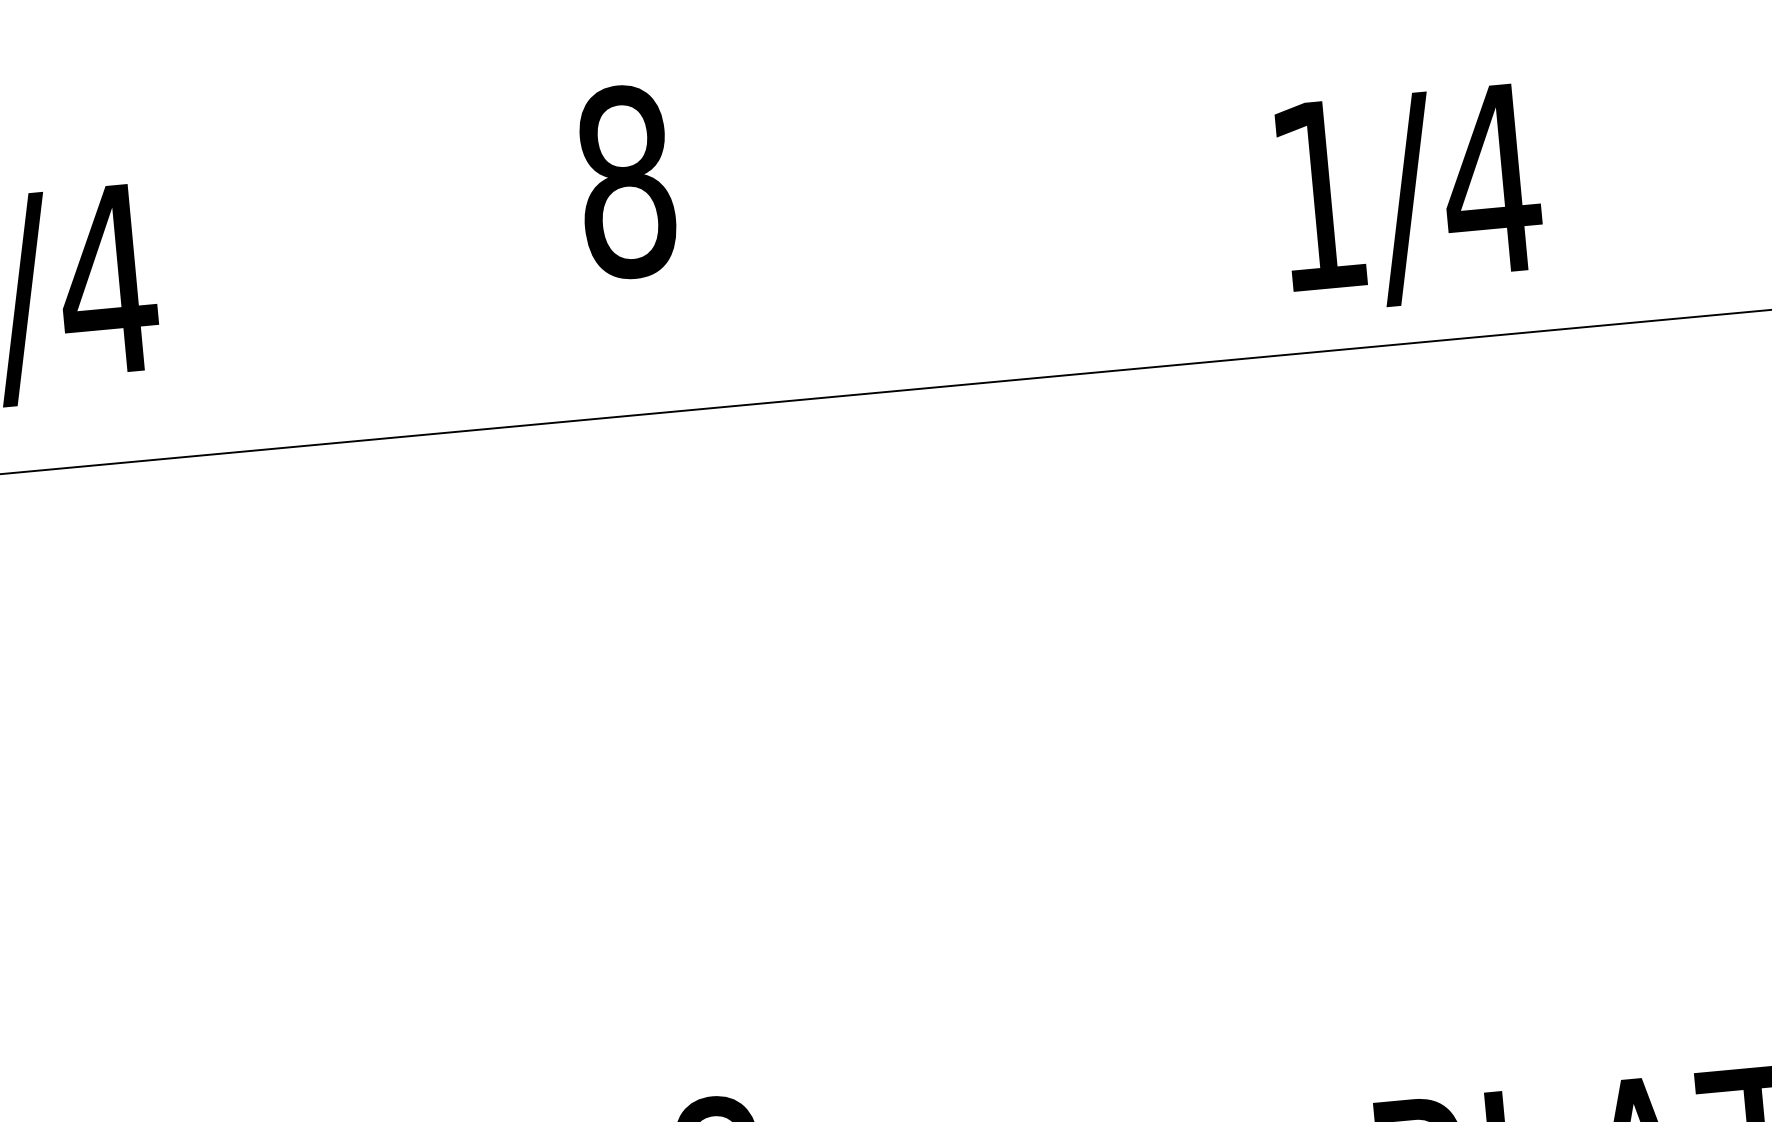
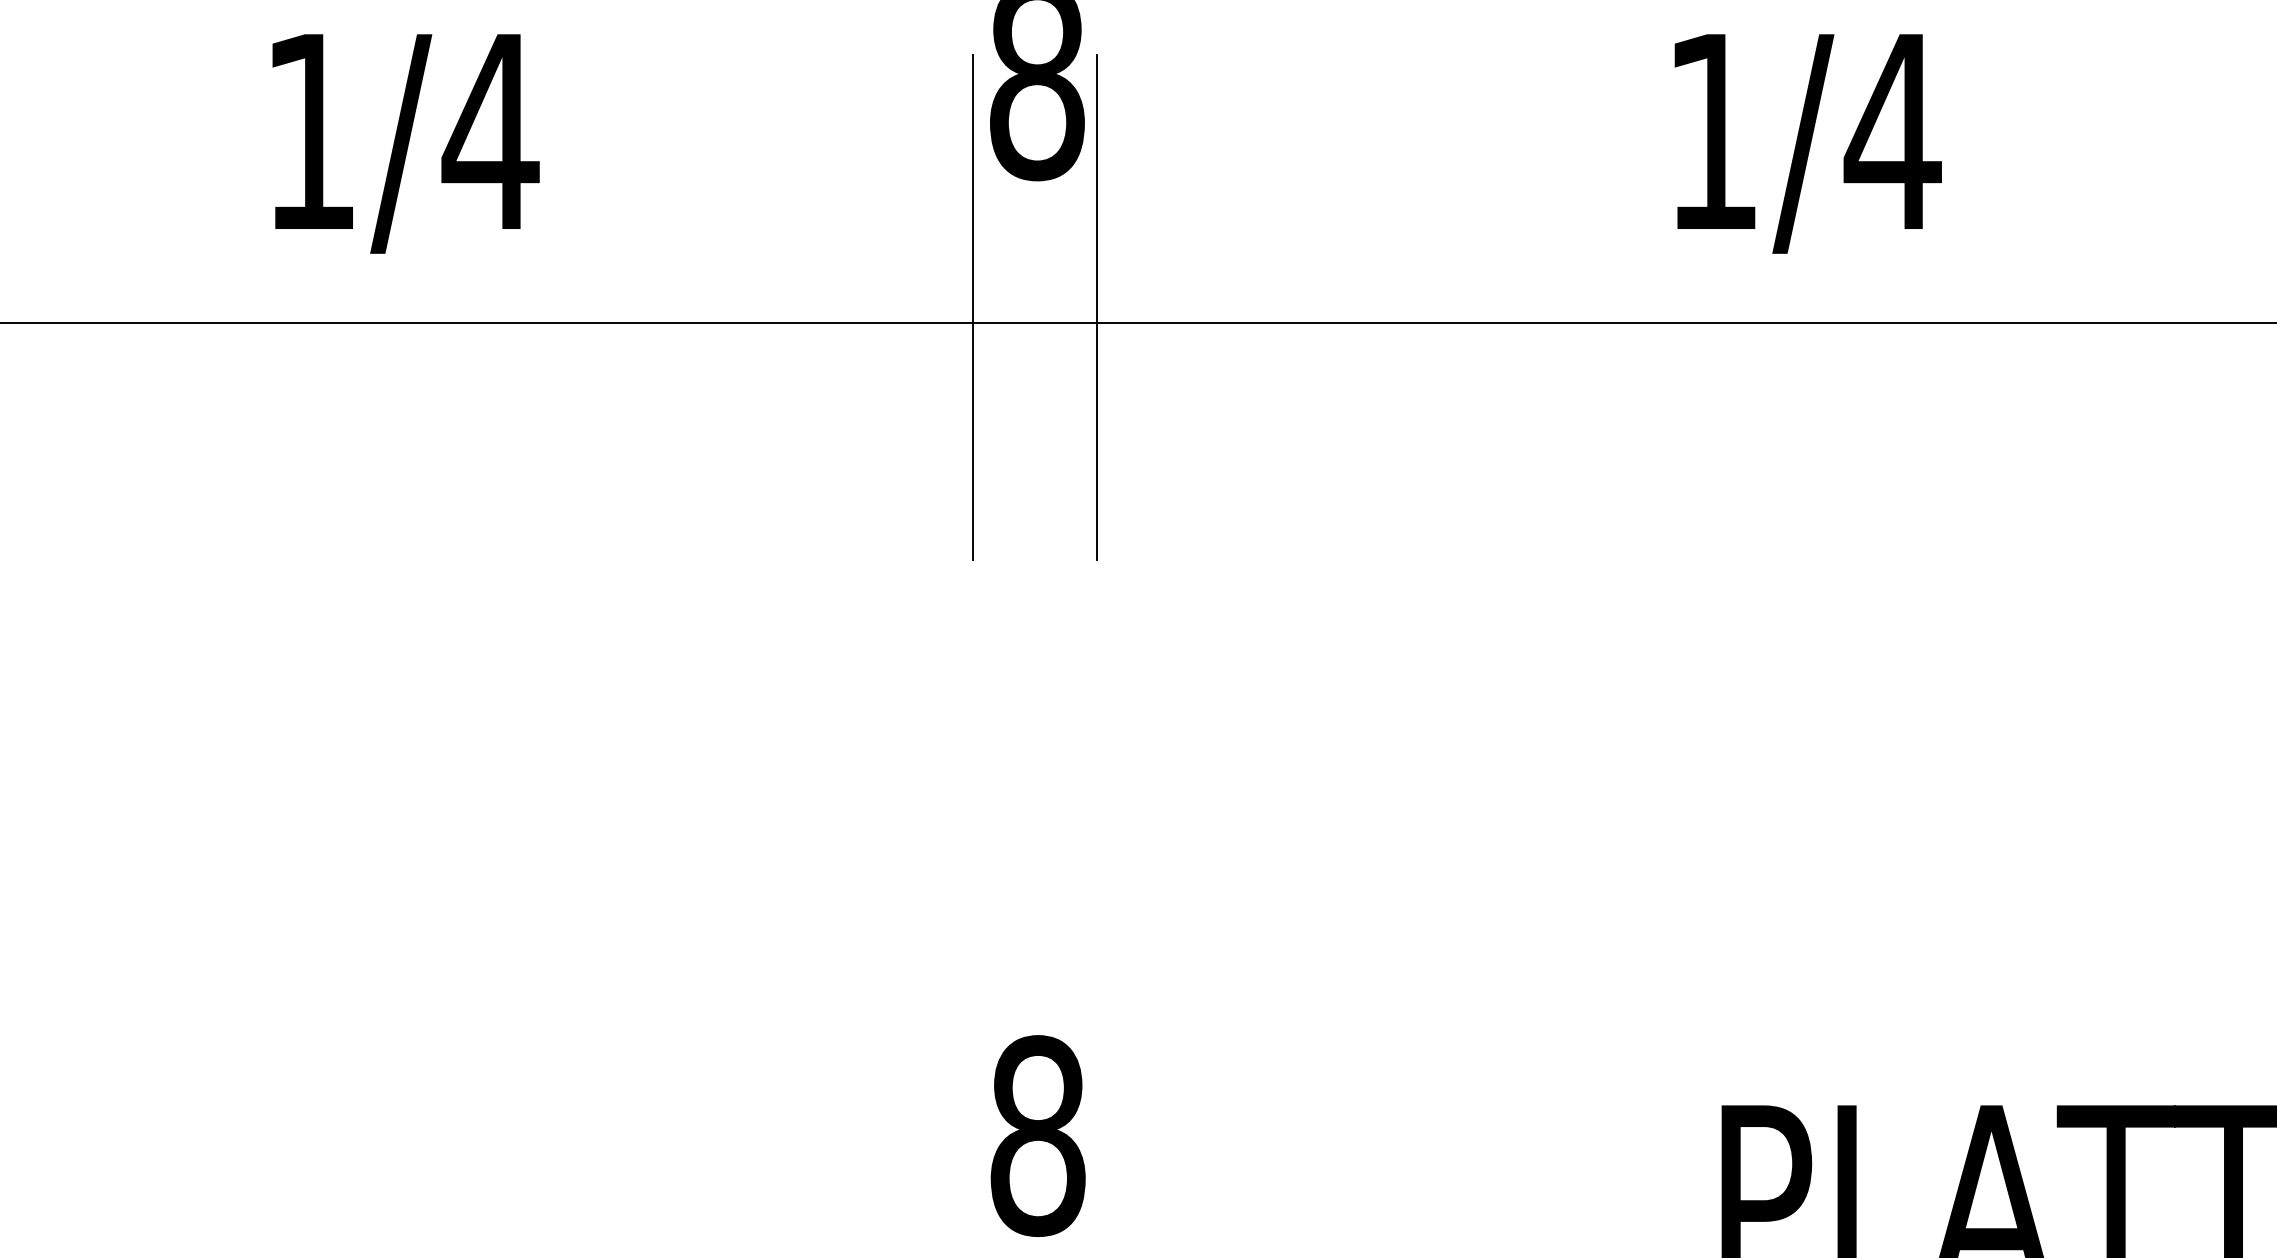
text: (1410, 198) -> (1807, 143), moved
line: (704, 394) -> (1097, 307), added
line: (584, 405) -> (972, 307), added

